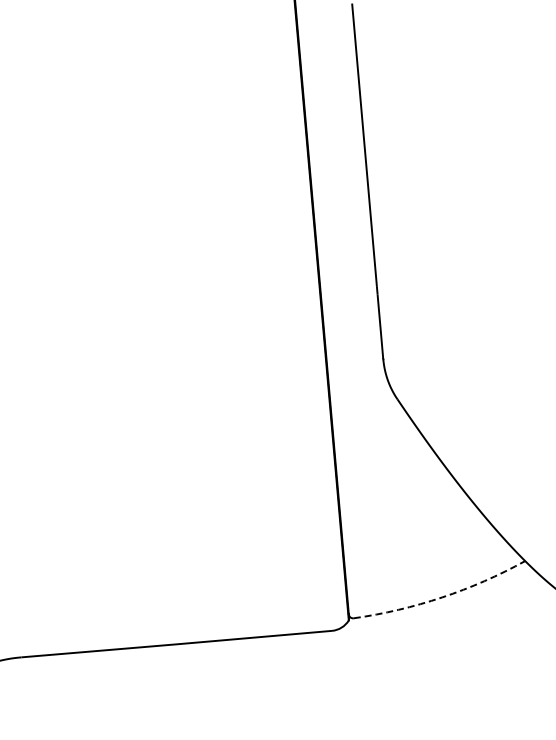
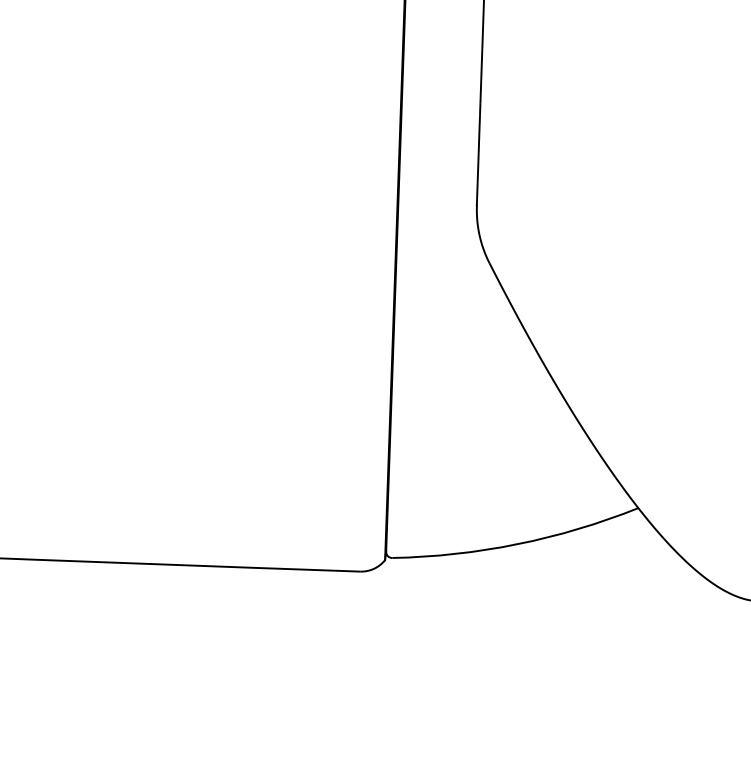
arc: (442, 597) -> (518, 544), dashed -> solid

